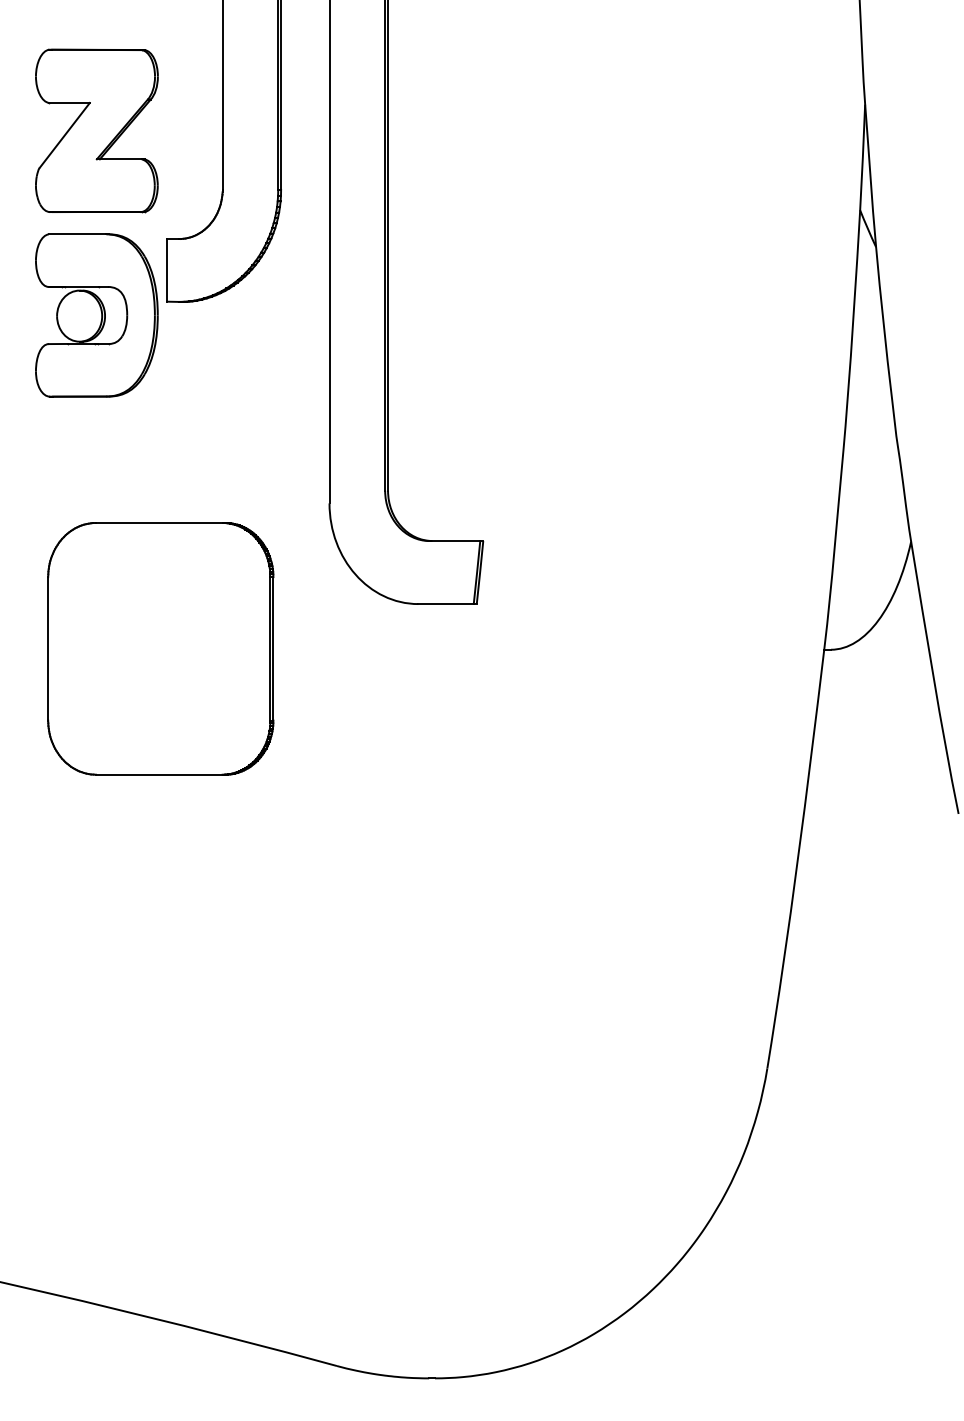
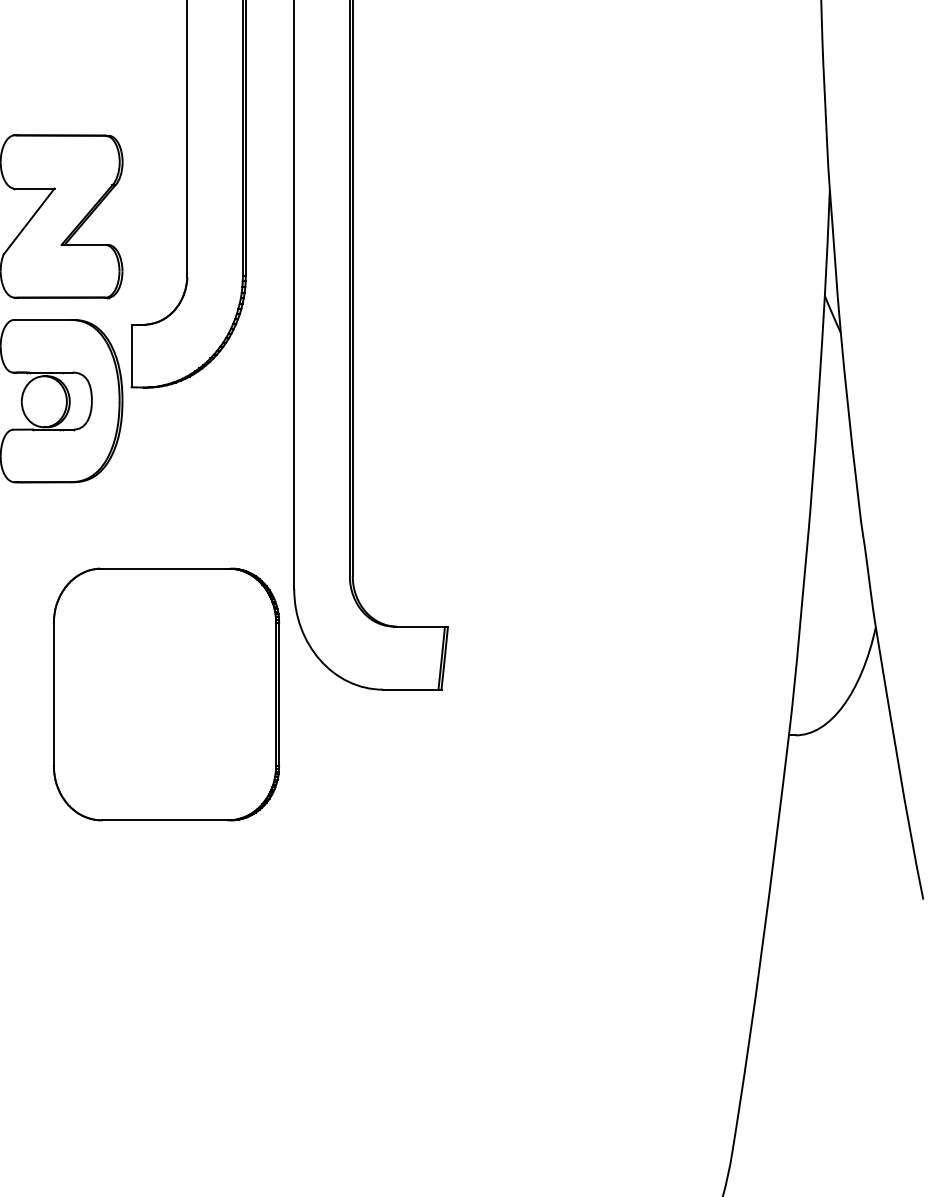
part: (160, 648) -> (166, 694), moved

